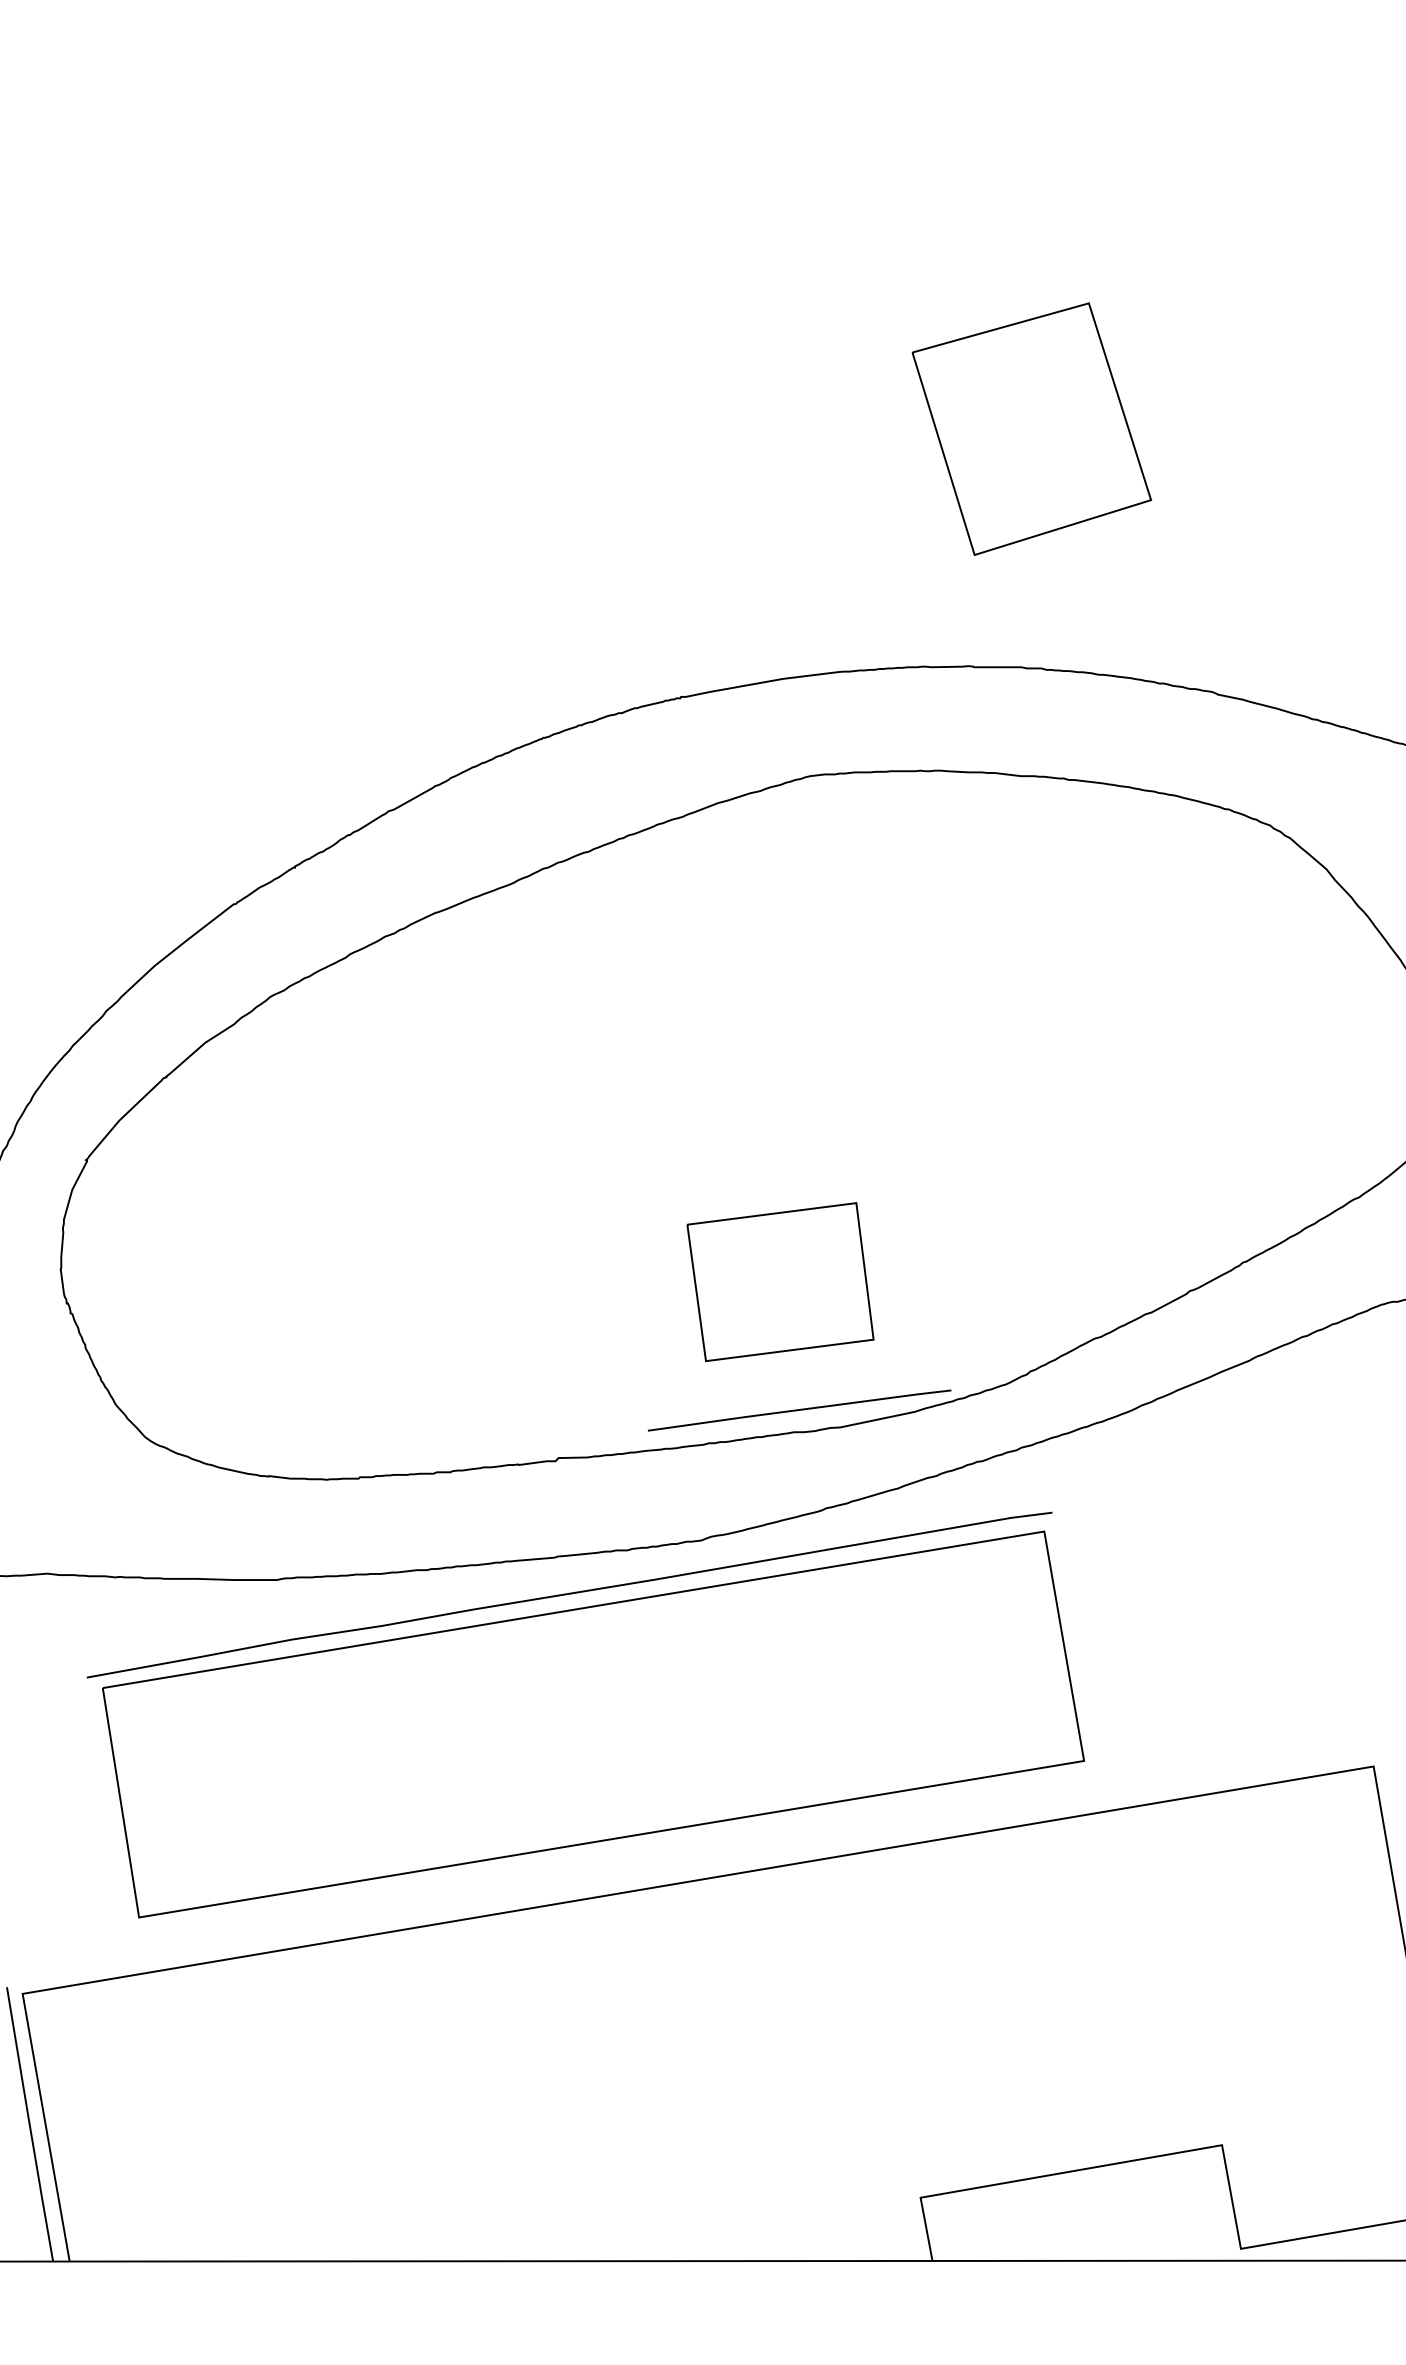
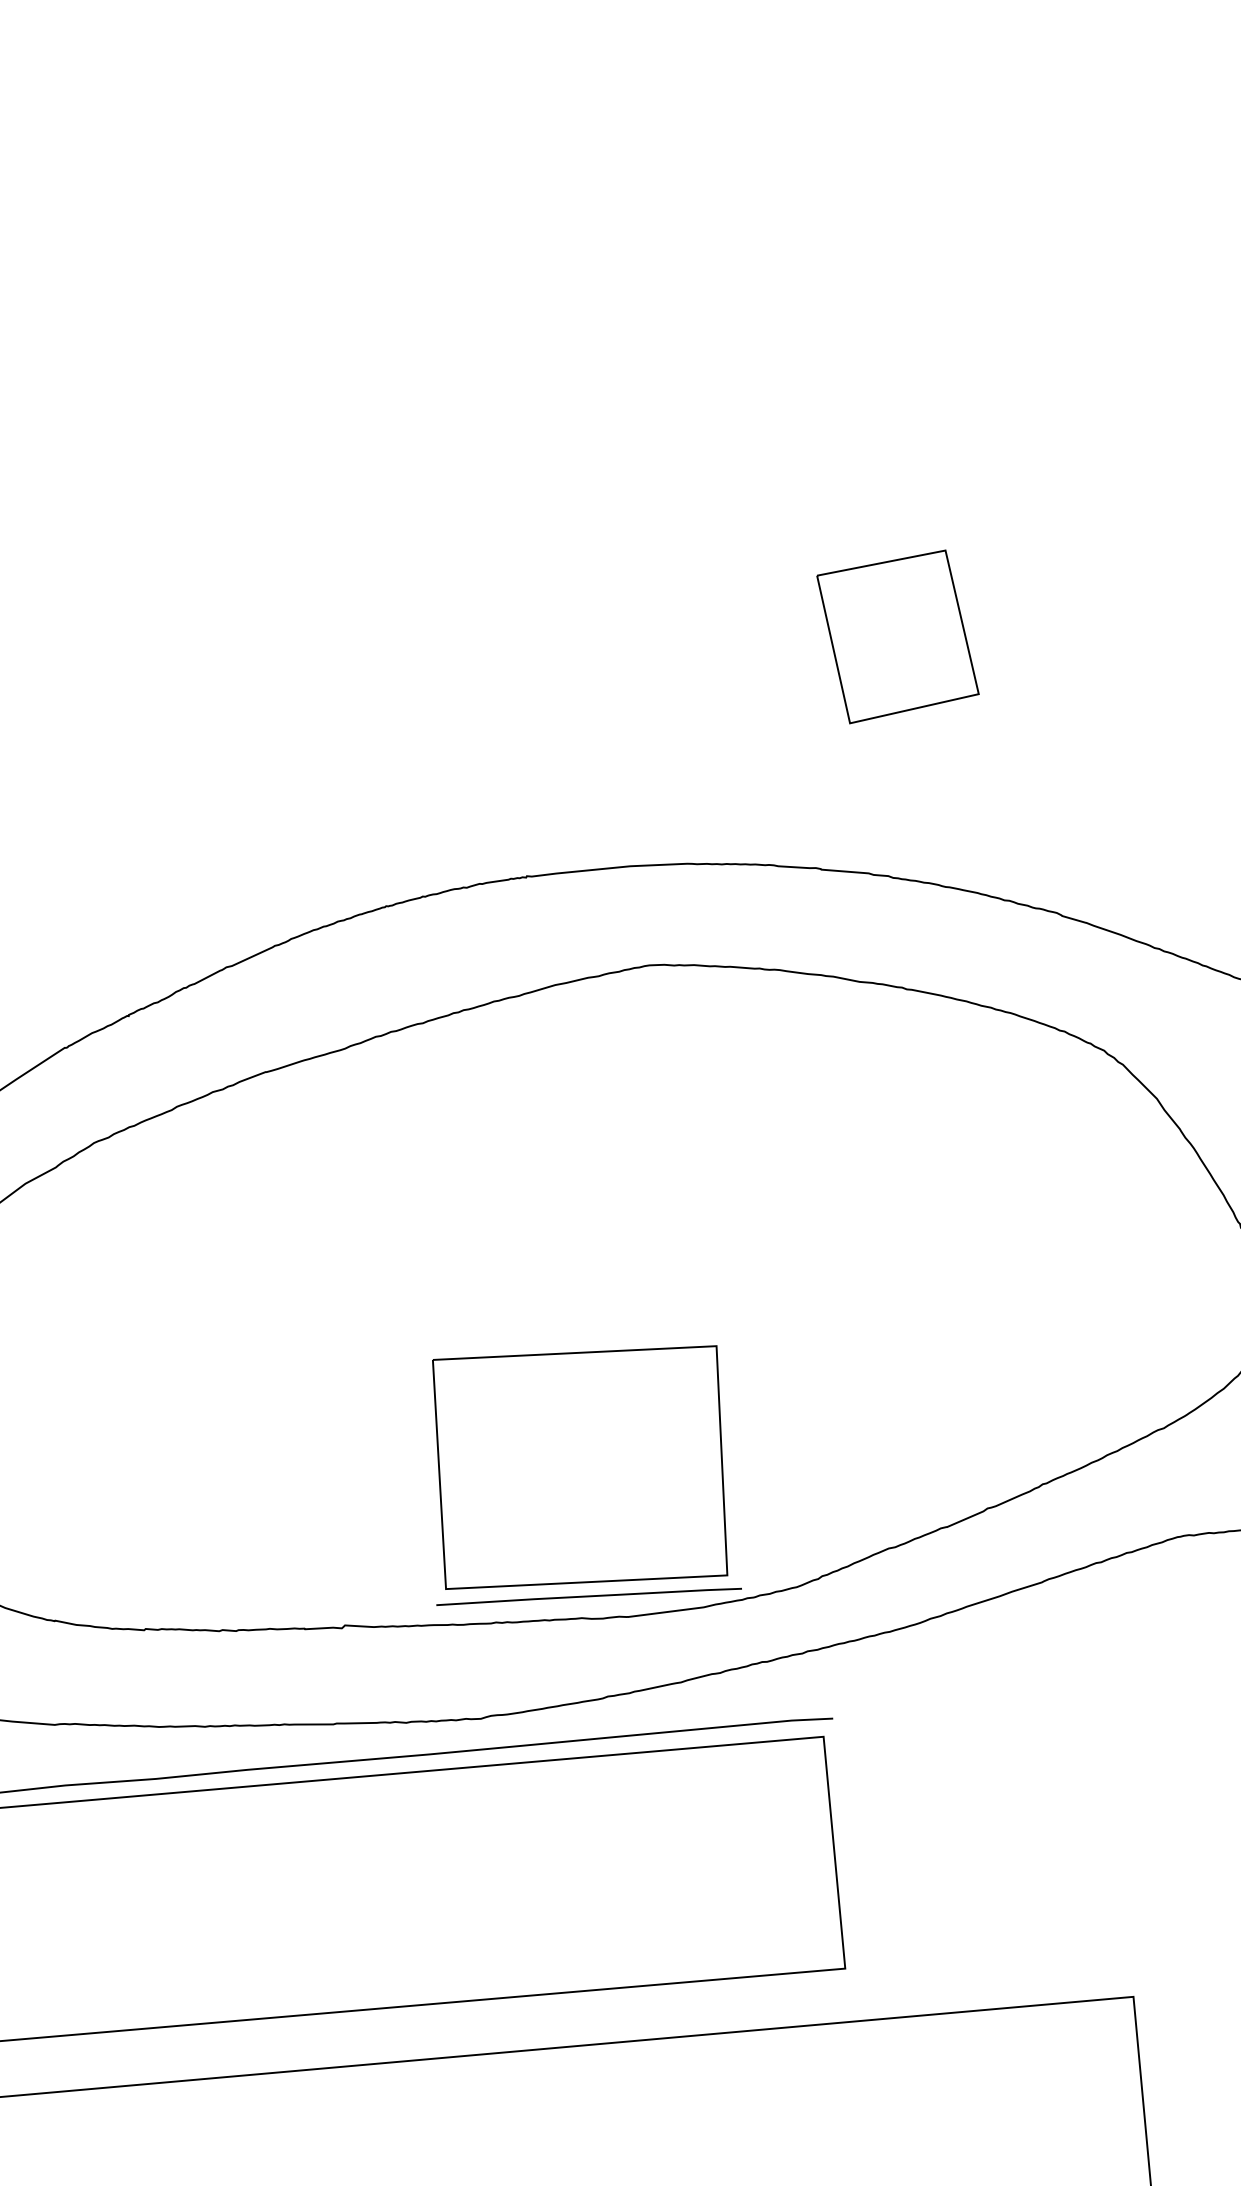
part: (1032, 429) -> (898, 637), size x0.71
part: (780, 1281) -> (580, 1466), size x1.67

